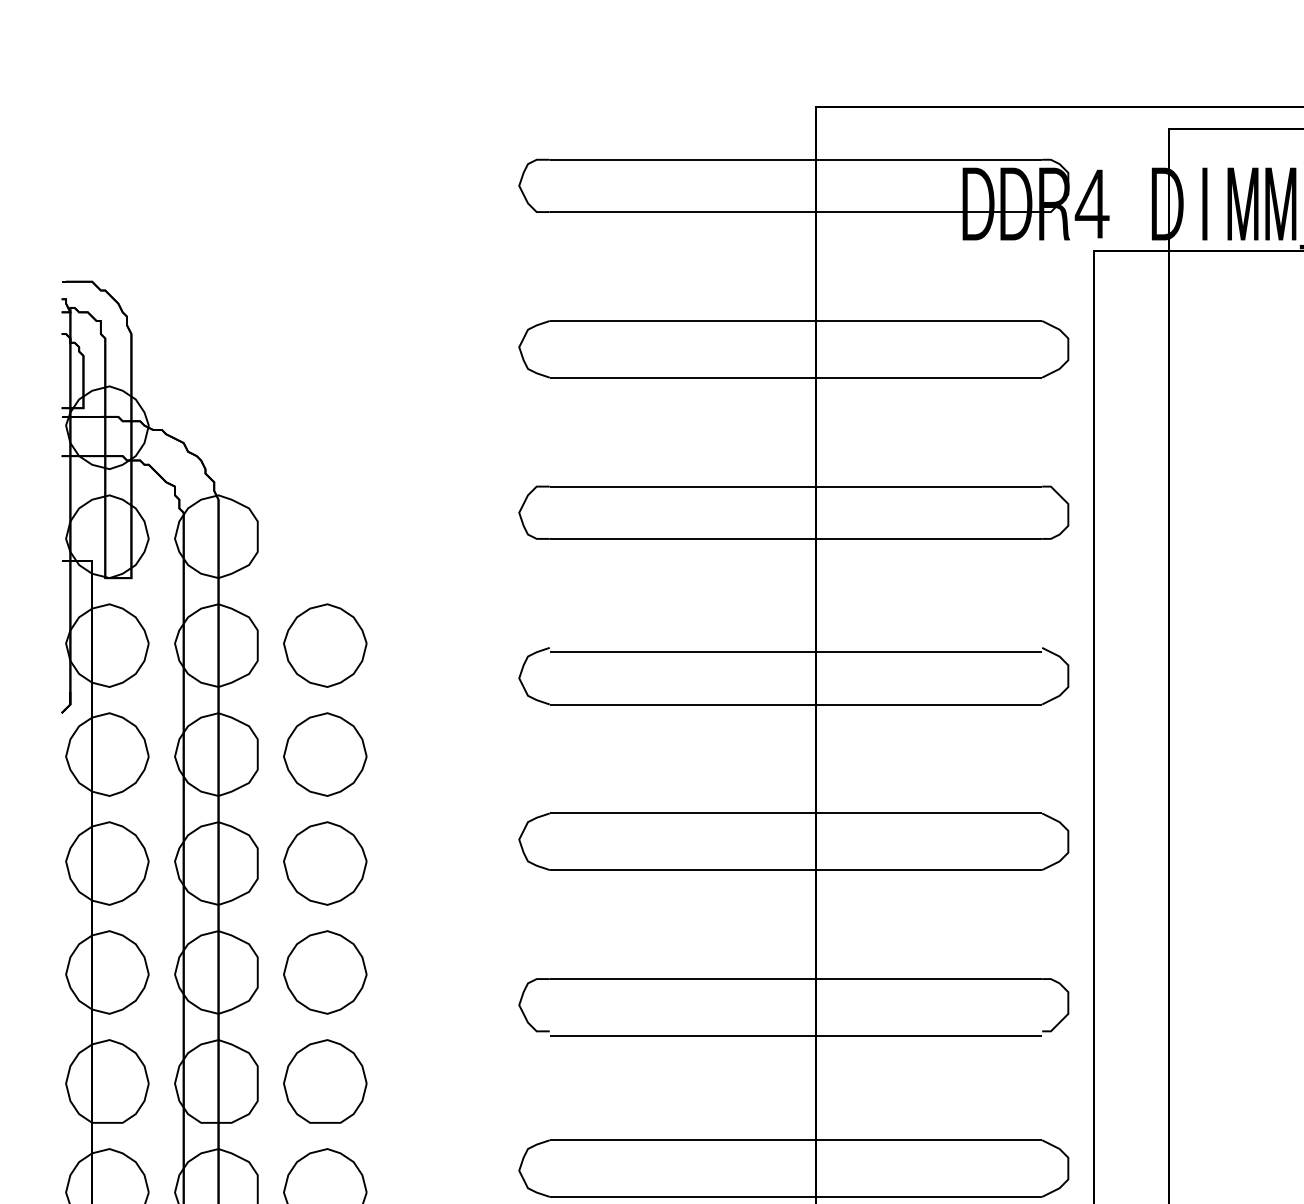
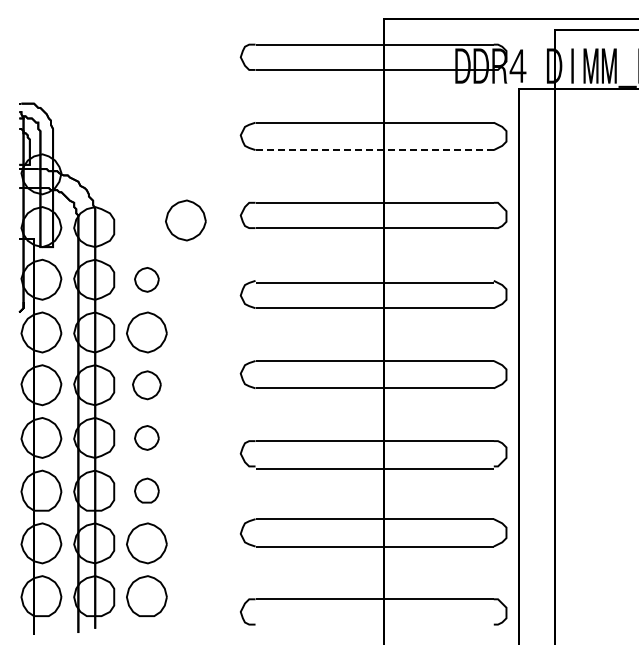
line: (795, 378) -> (374, 150), solid -> dashed
part: (405, 523) -> (185, 220), added
part: (324, 645) -> (146, 279), size x0.6
part: (324, 864) -> (146, 385), size x0.7
part: (324, 971) -> (146, 437), size x0.6
part: (324, 1081) -> (146, 490), size x0.6

